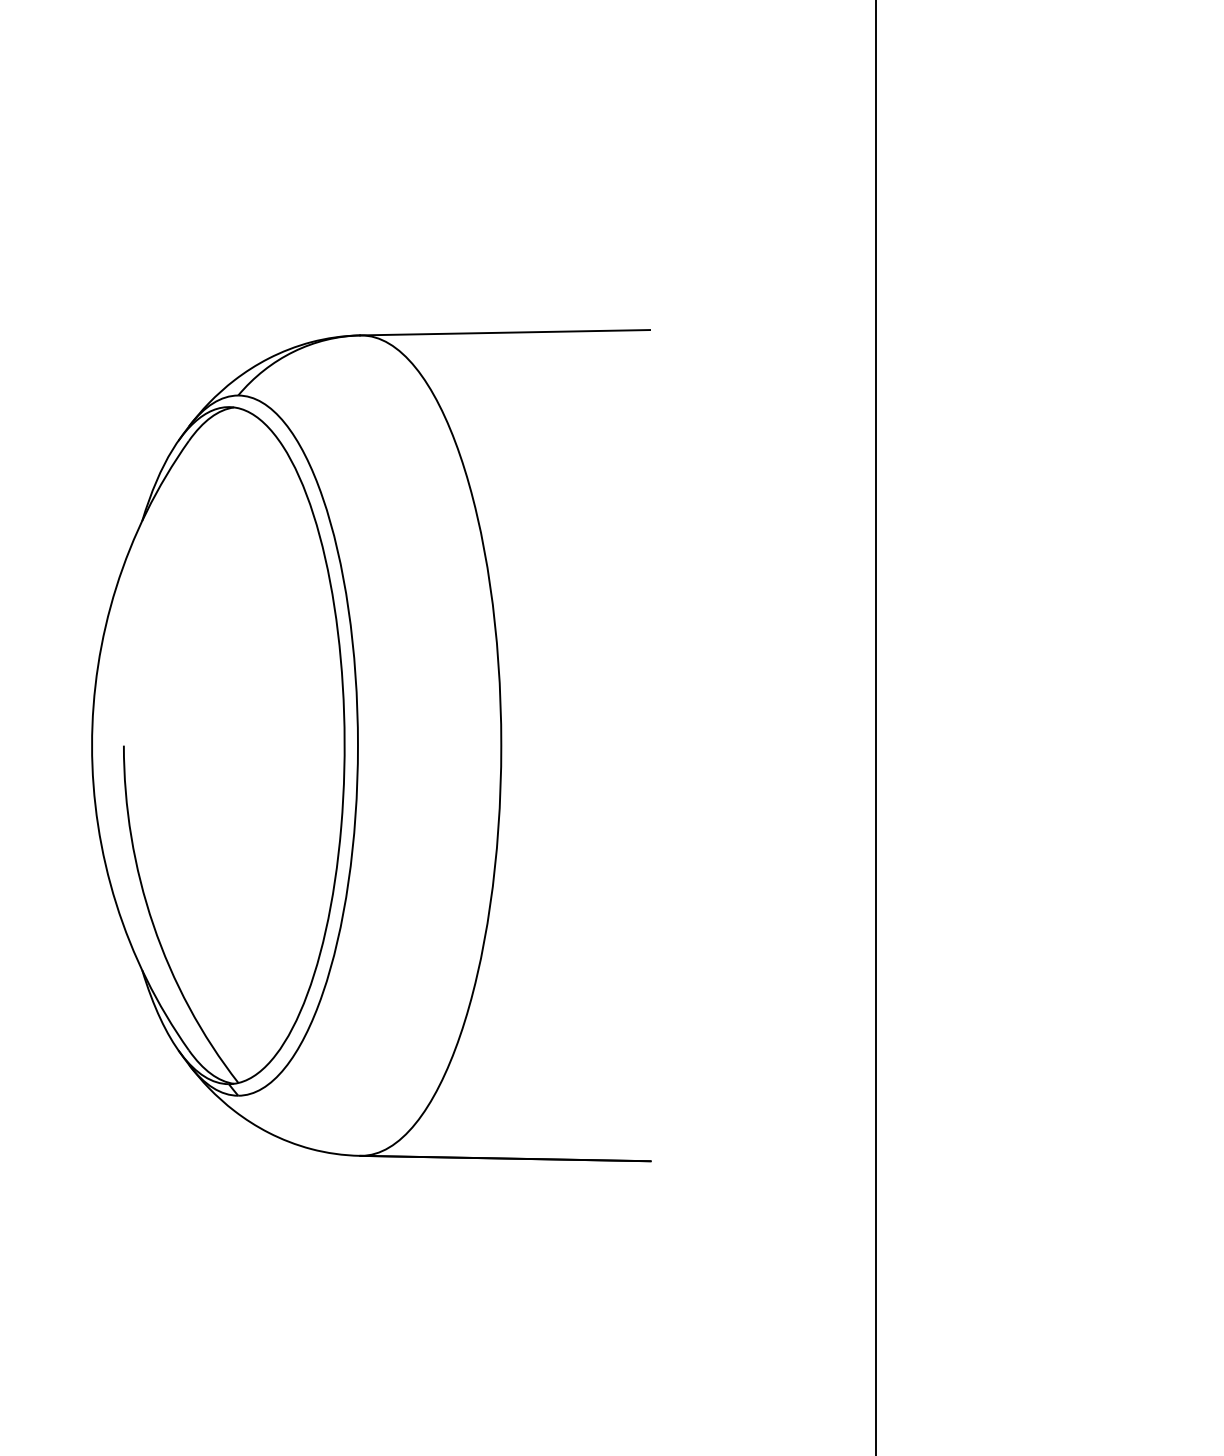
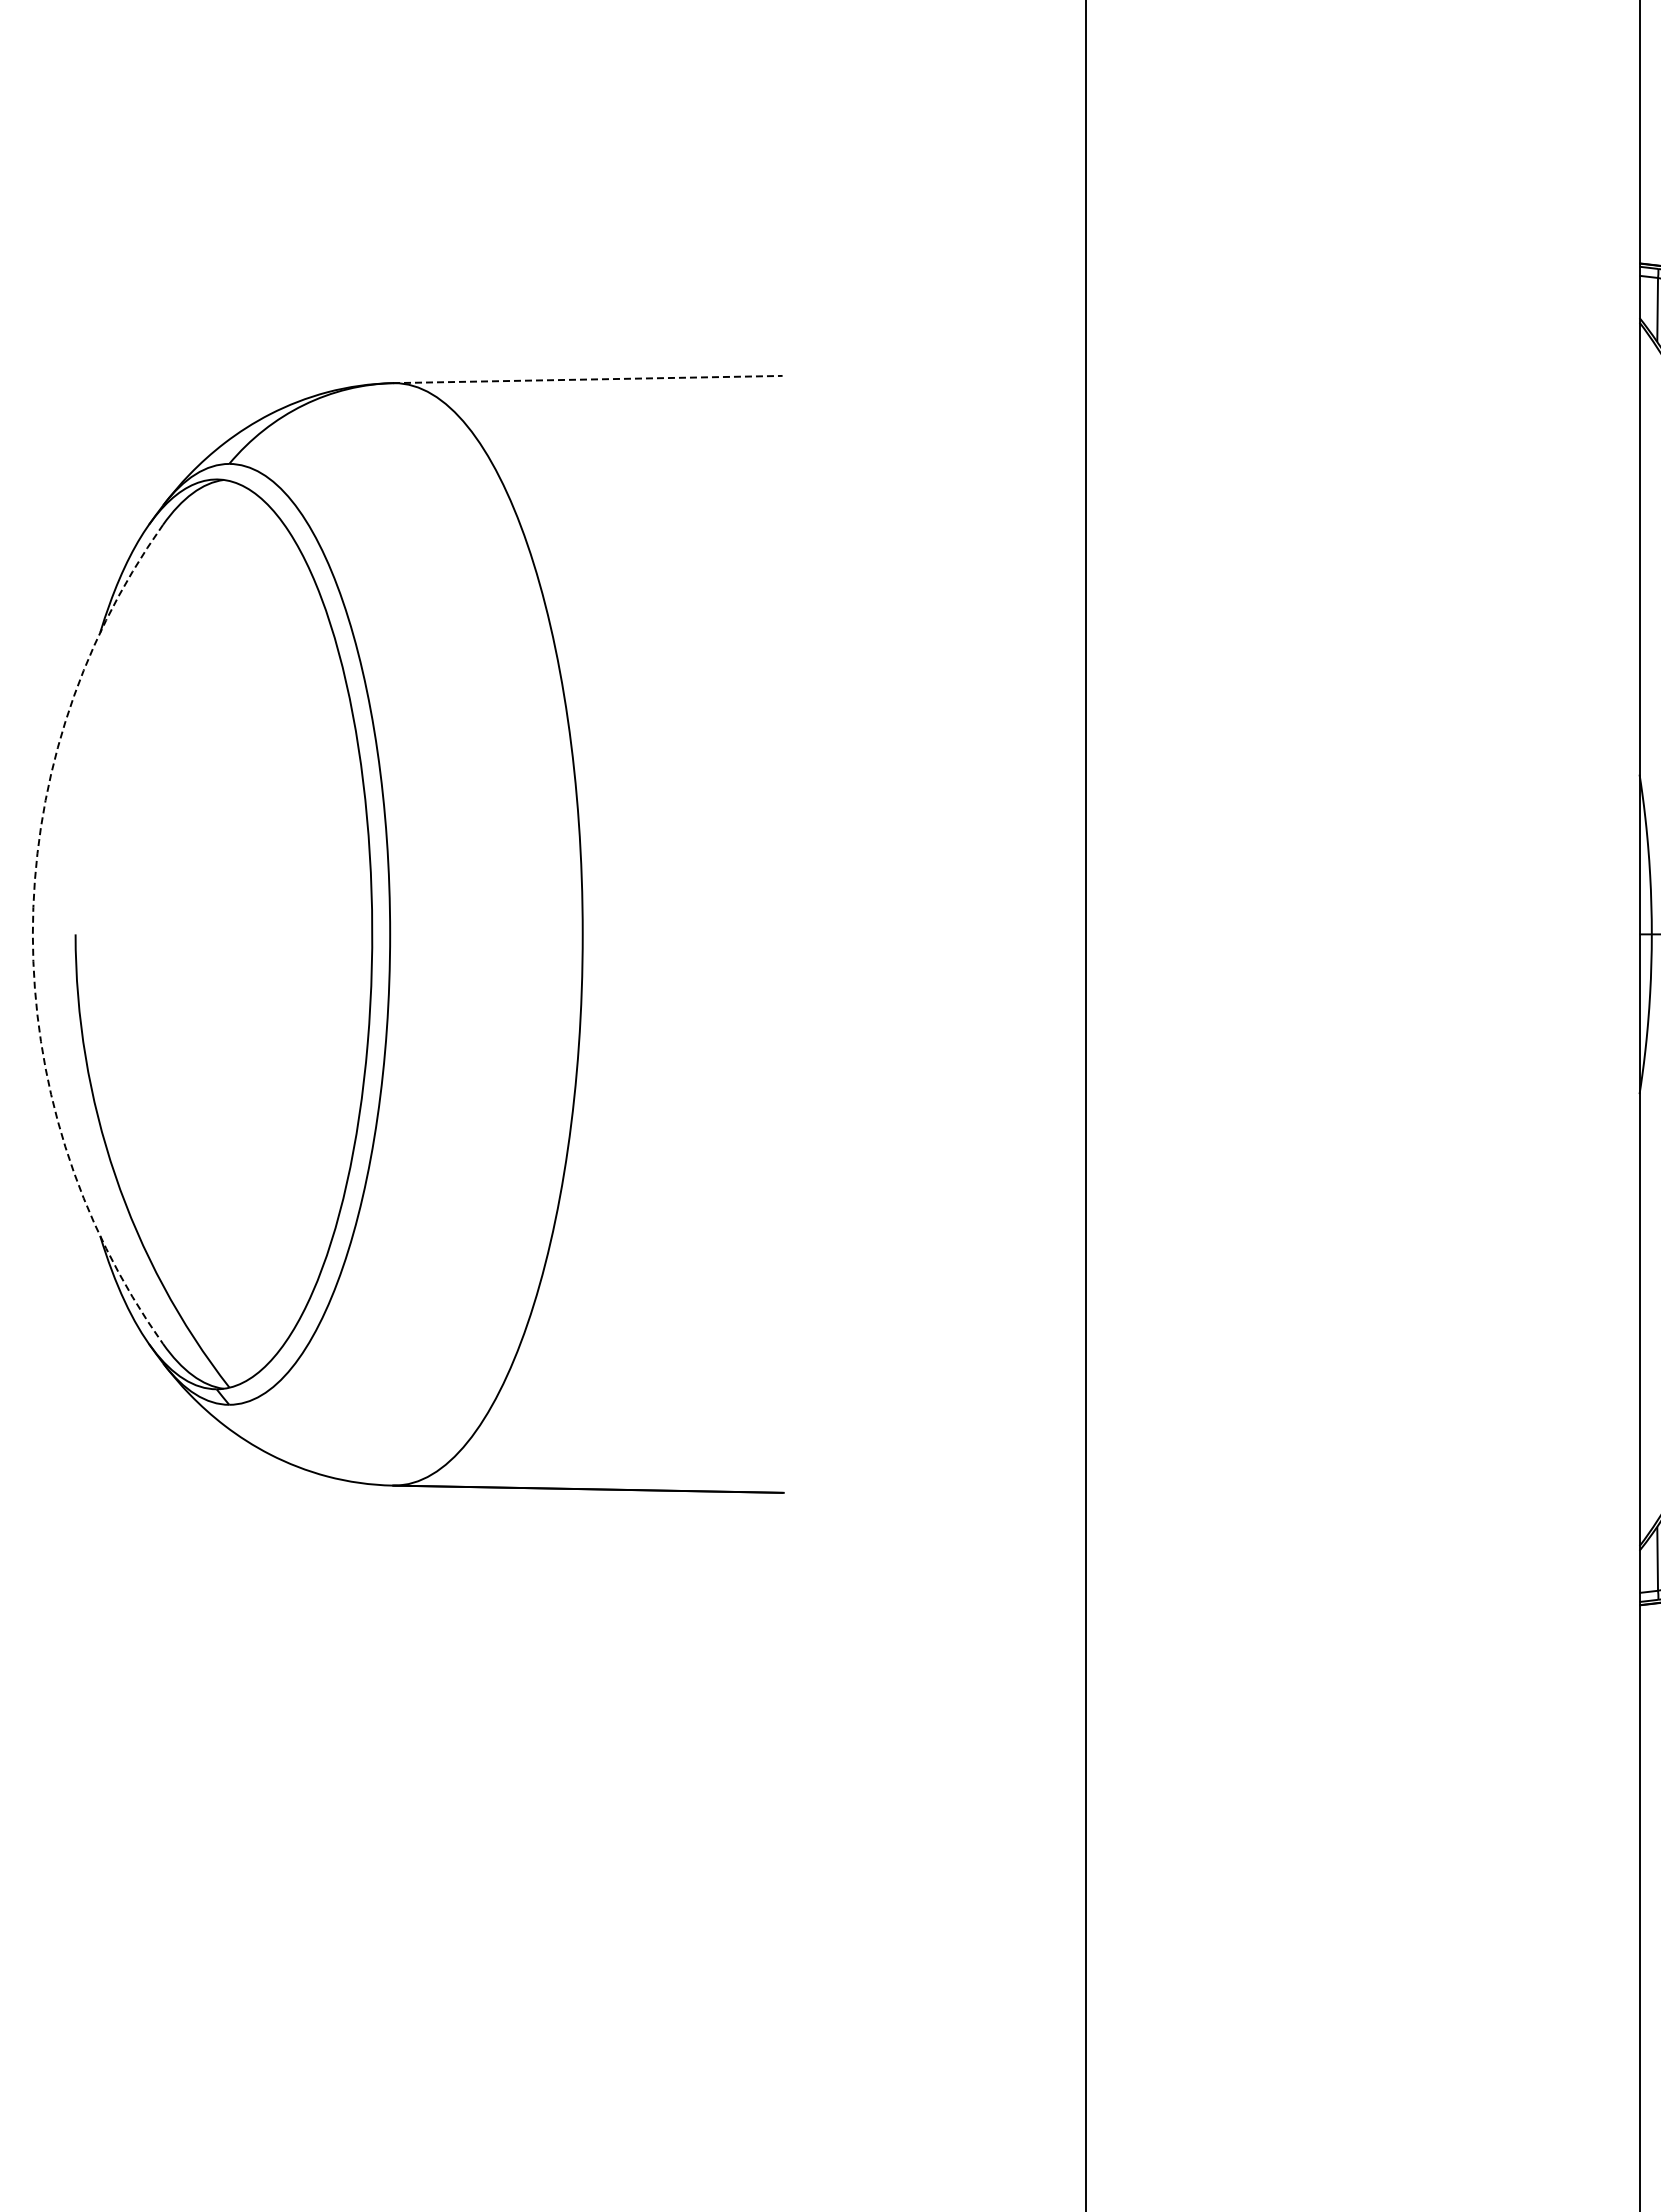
line: (504, 332) -> (587, 379), solid -> dashed
arc: (91, 745) -> (32, 934), solid -> dashed

